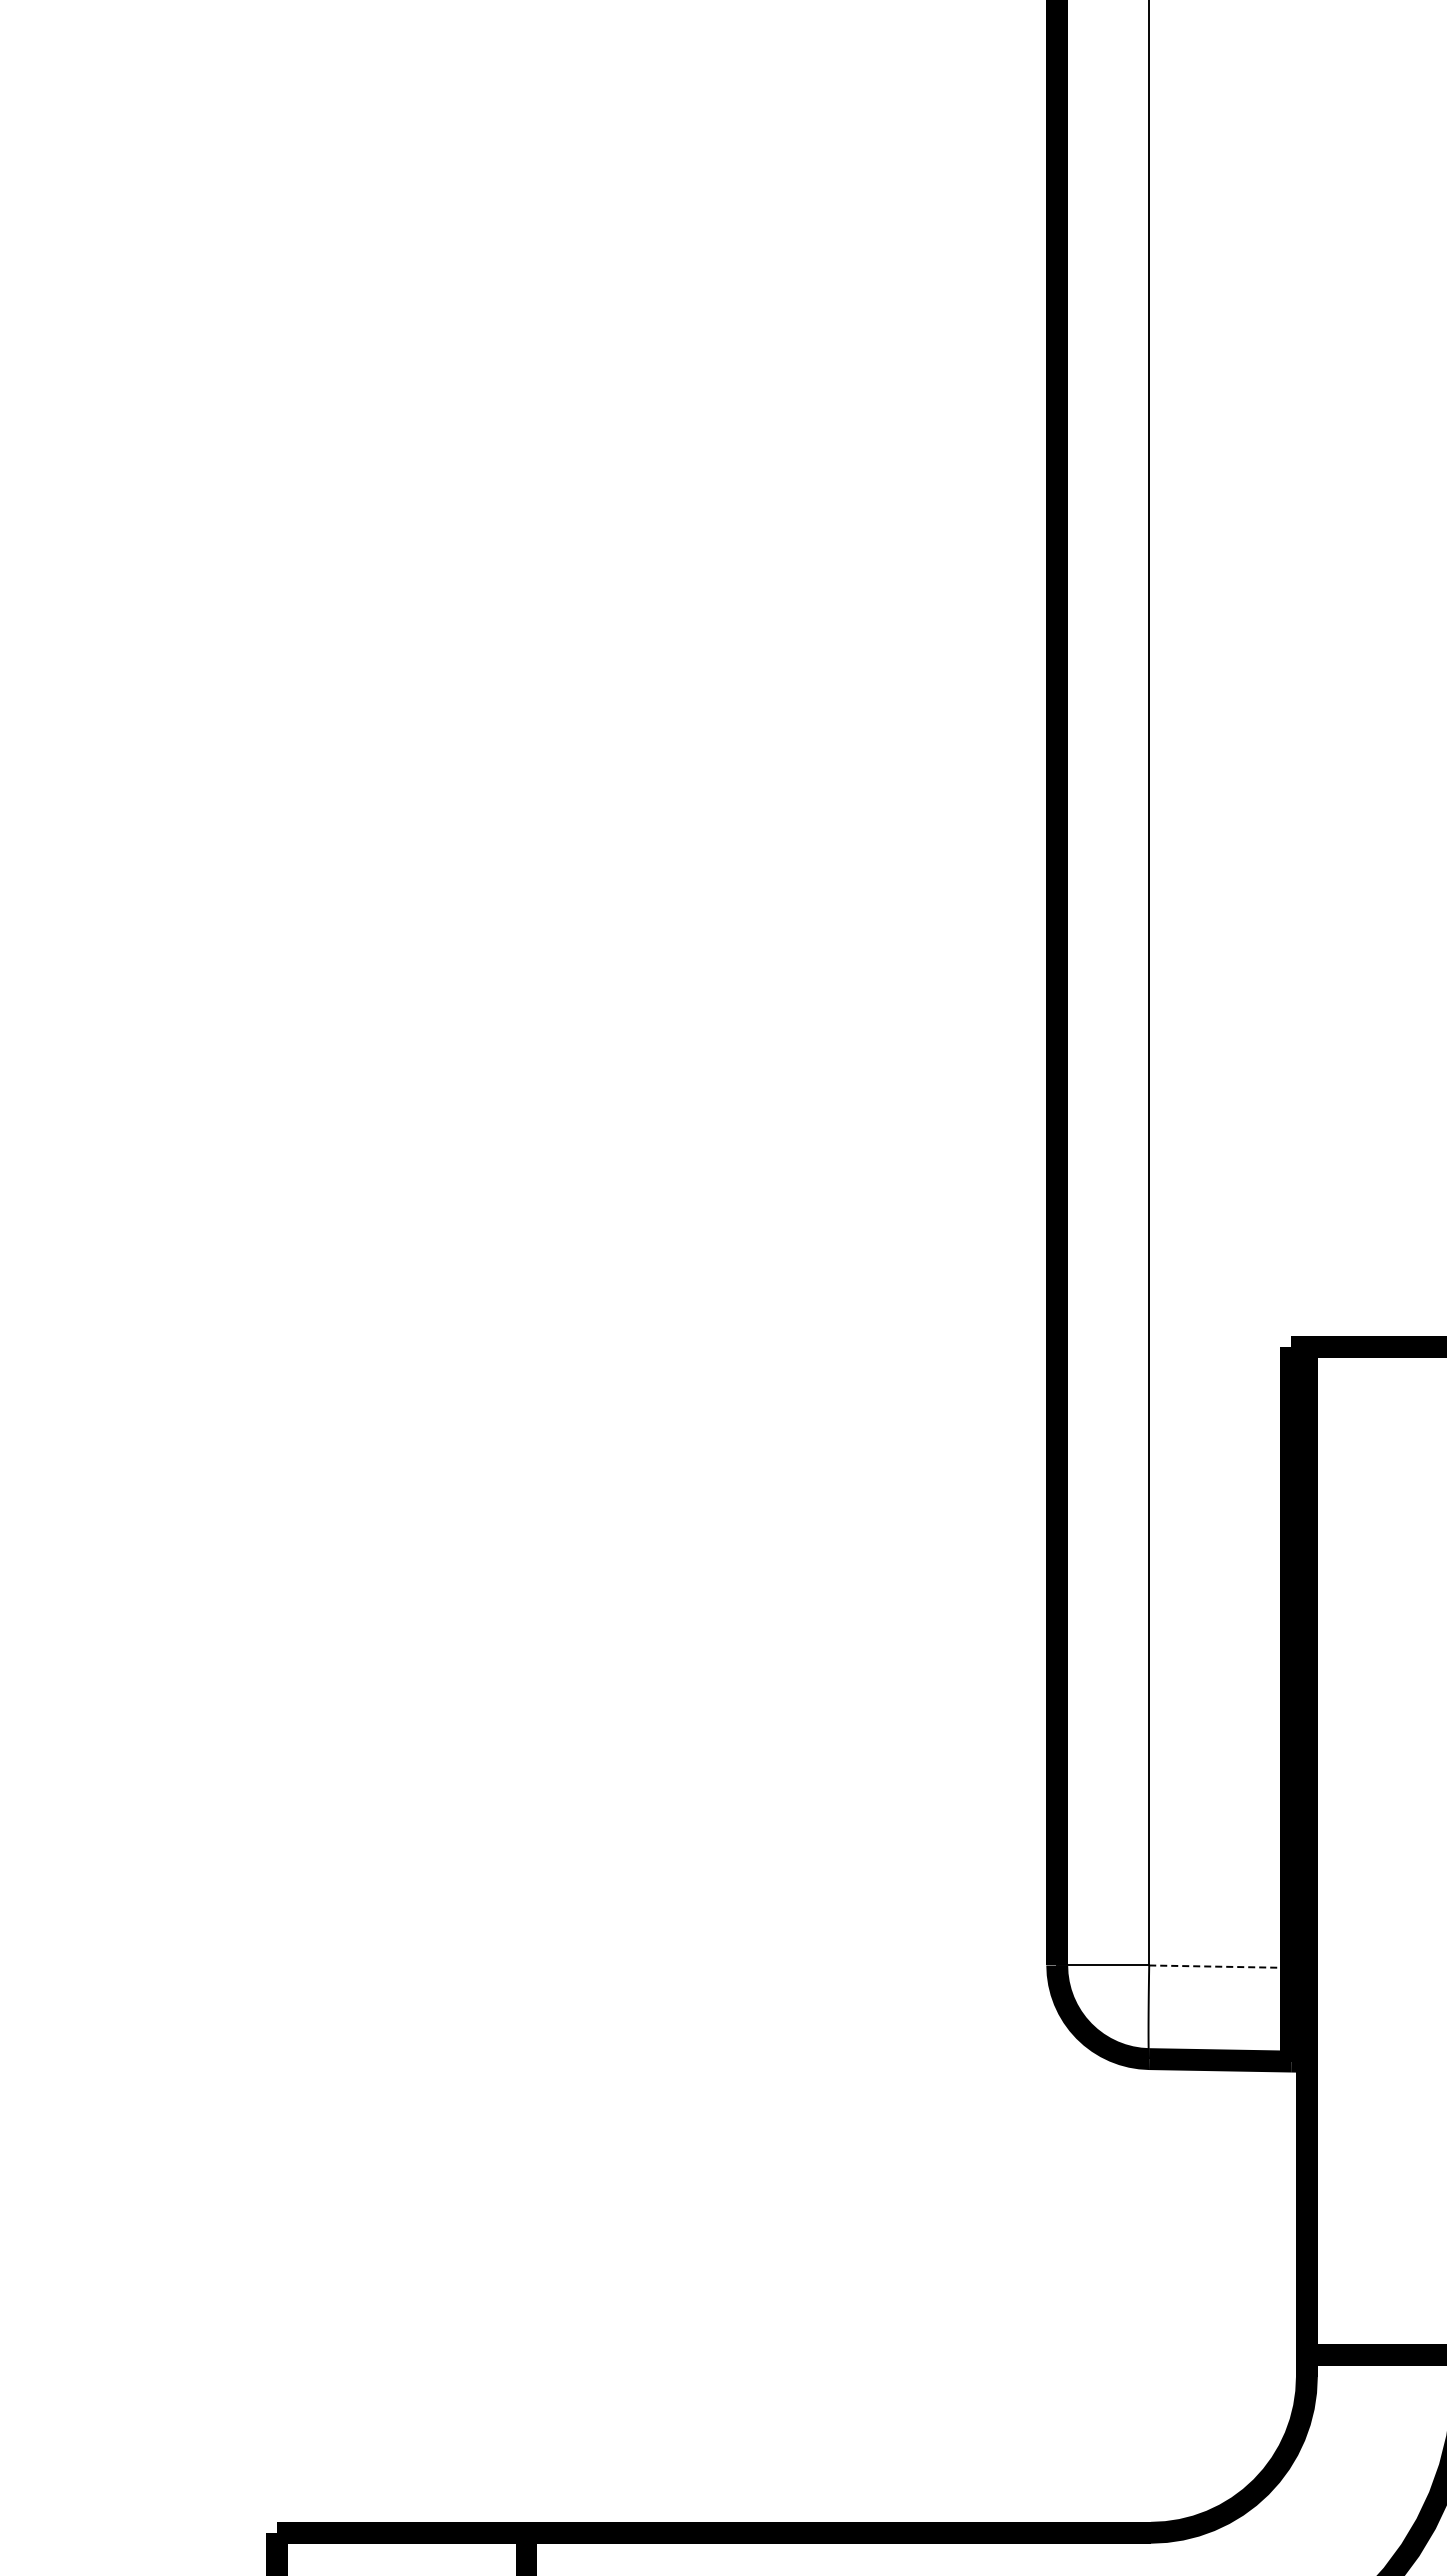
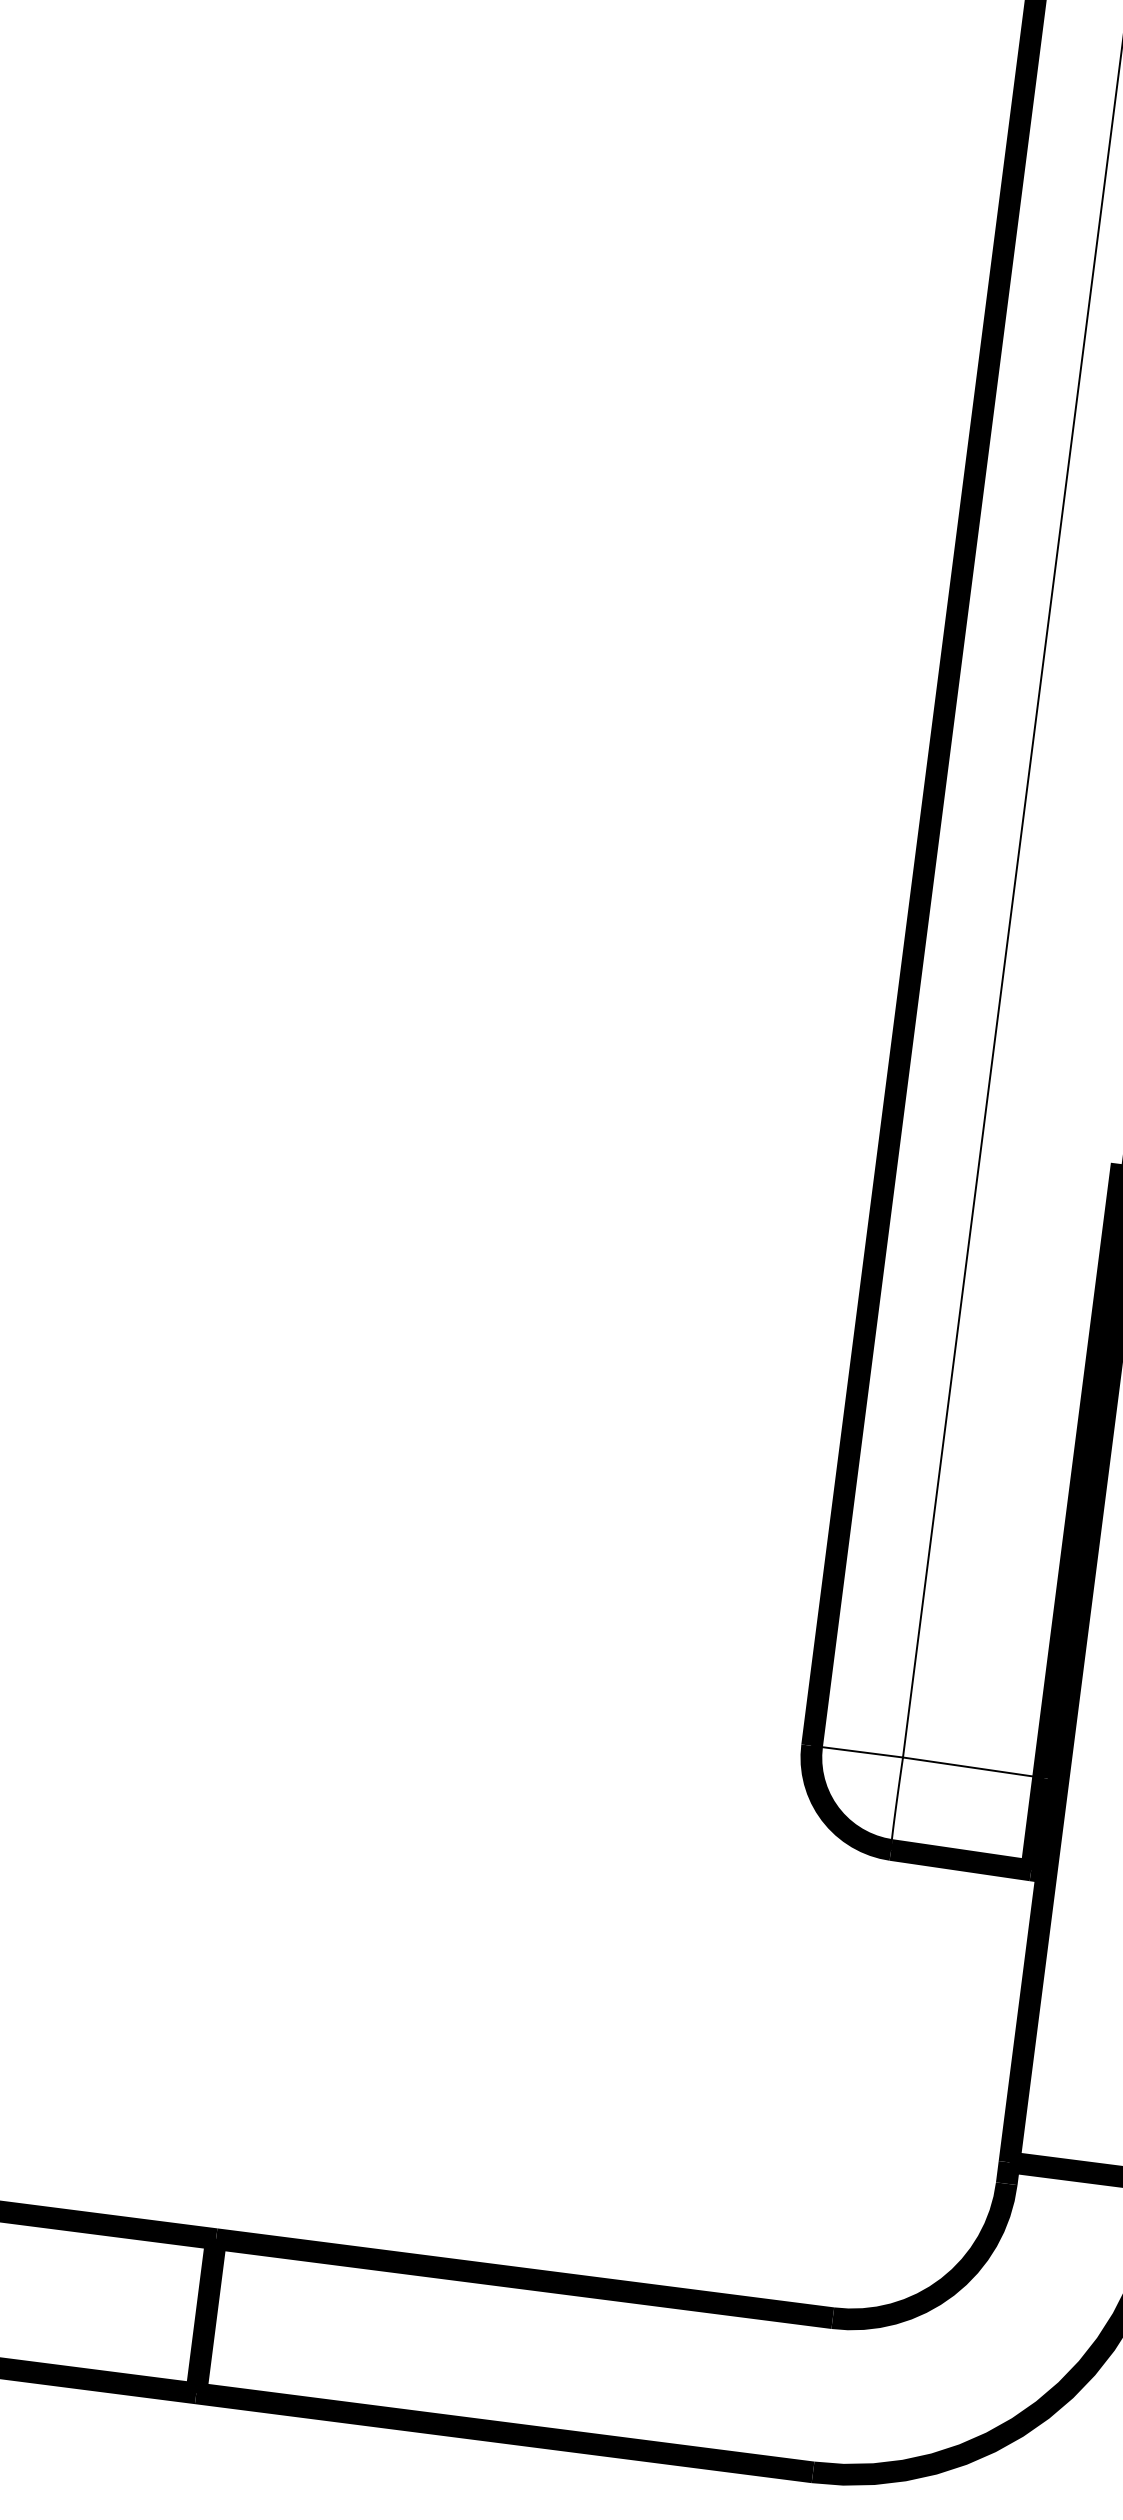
line: (1220, 1966) -> (973, 1767), dashed -> solid

